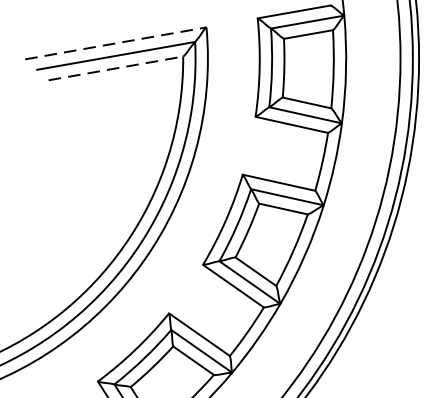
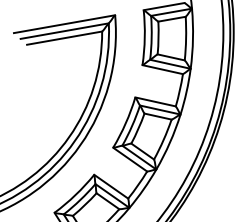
line: (117, 43) -> (65, 24), dashed -> solid
line: (117, 69) -> (65, 38), dashed -> solid

